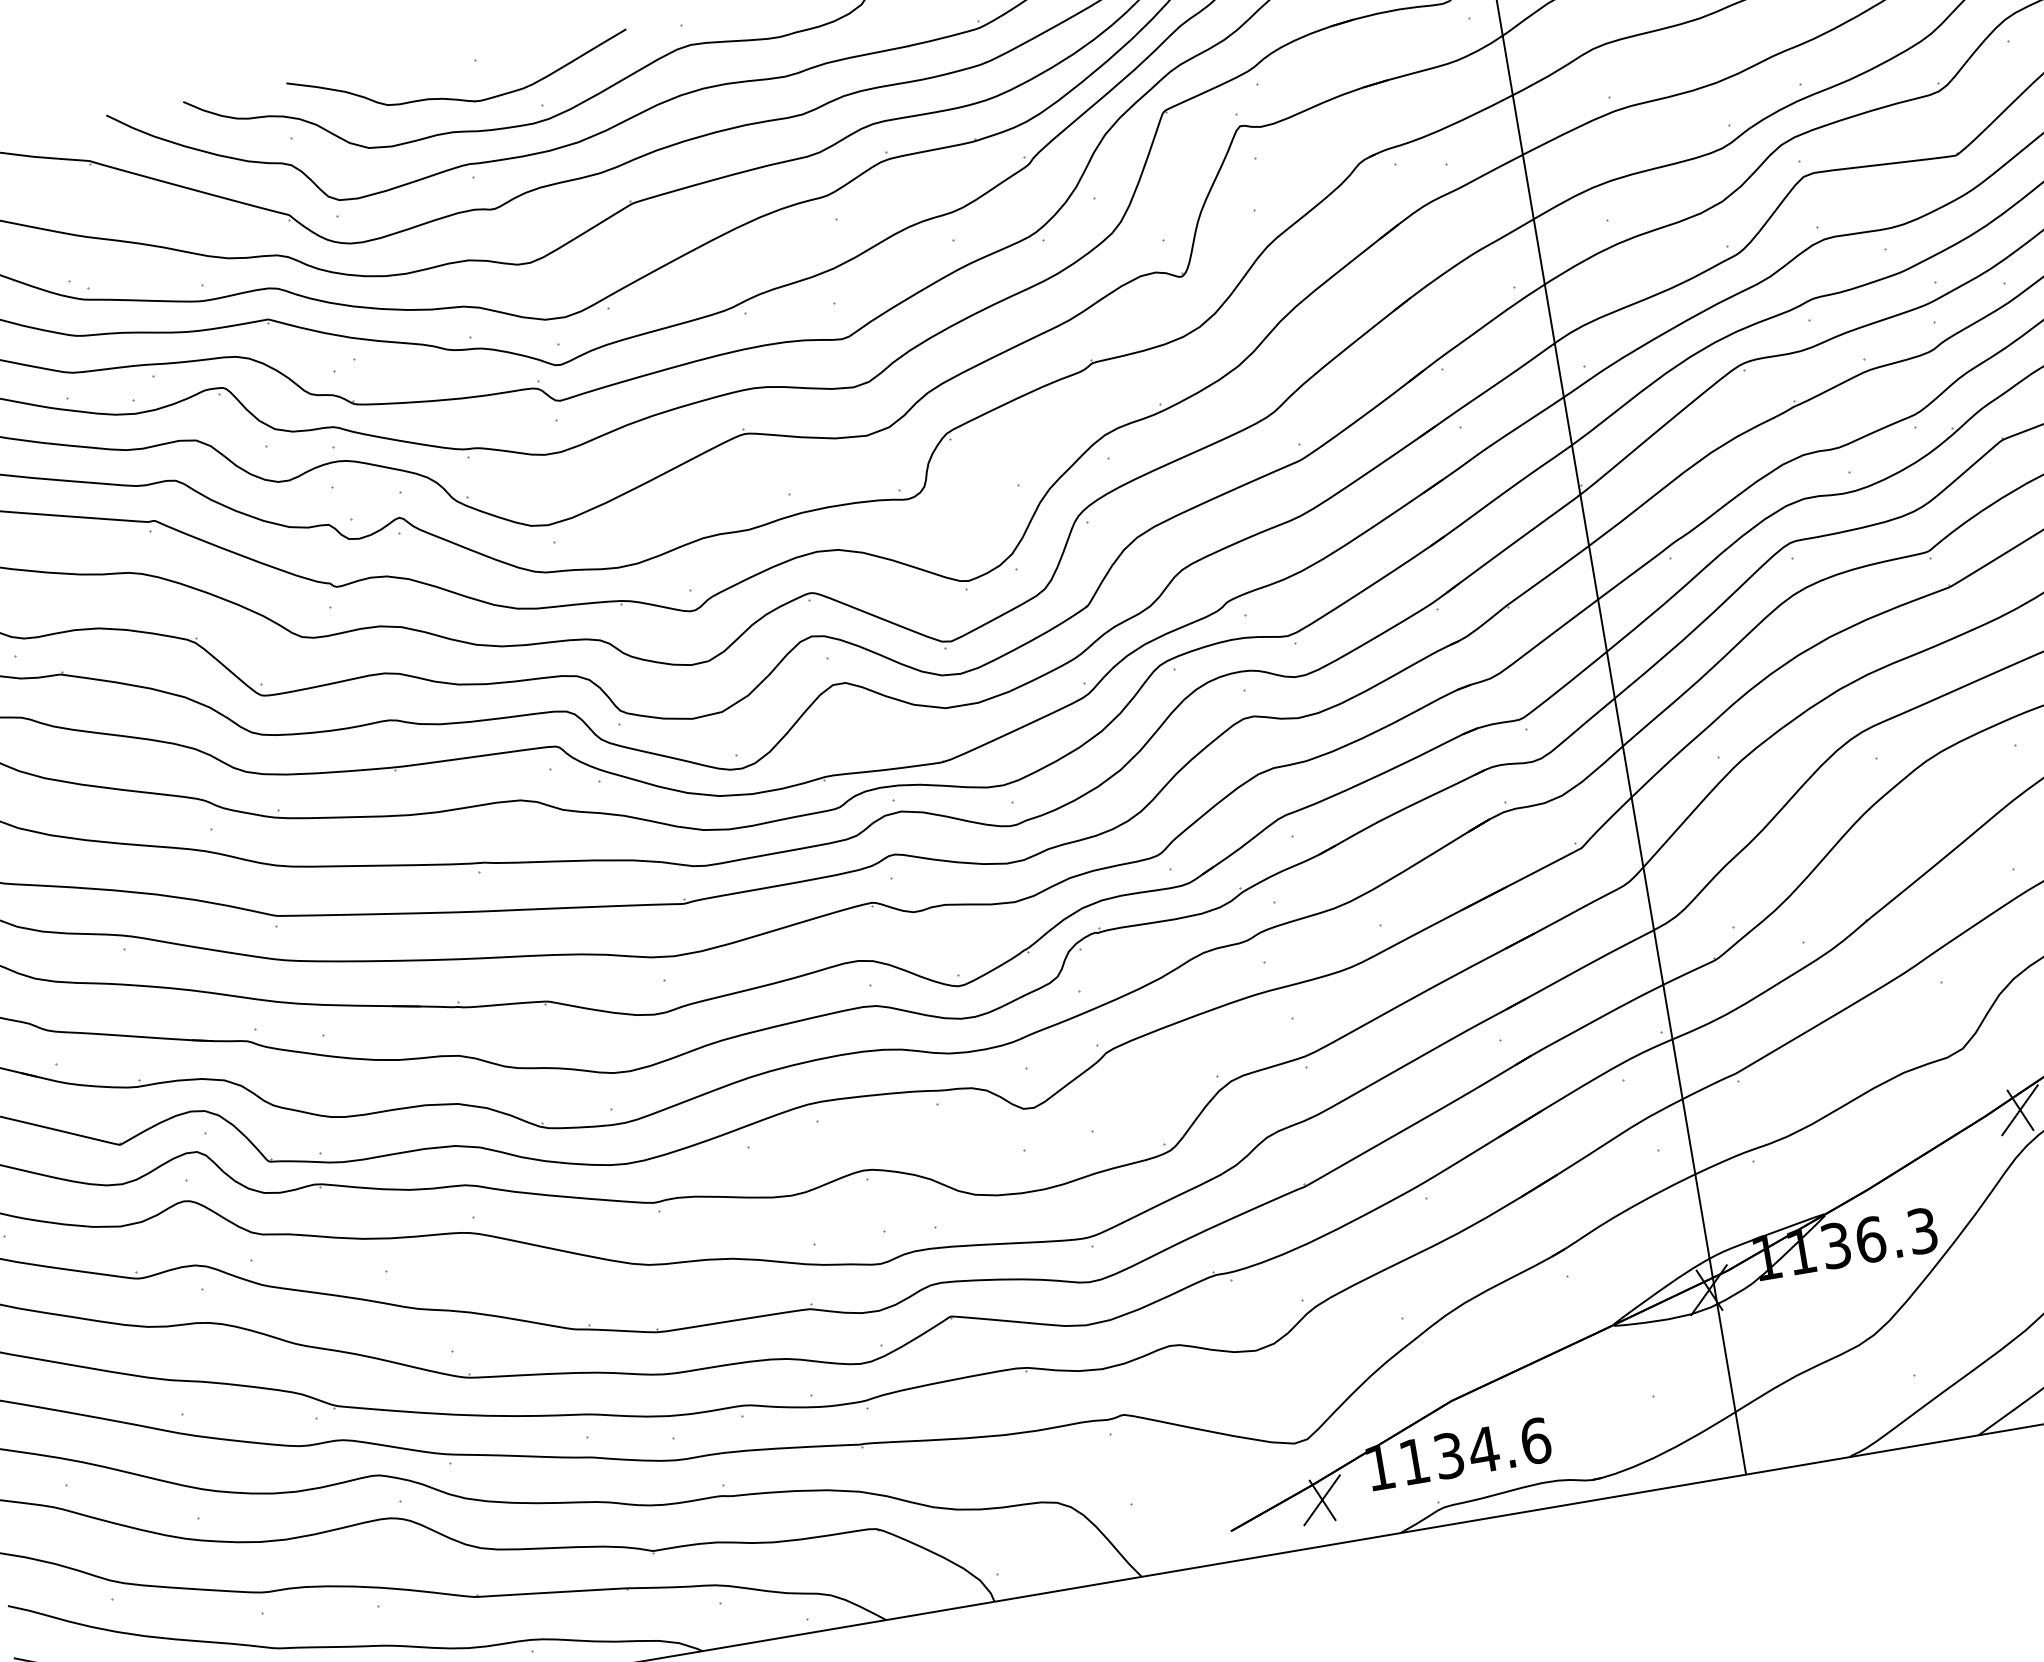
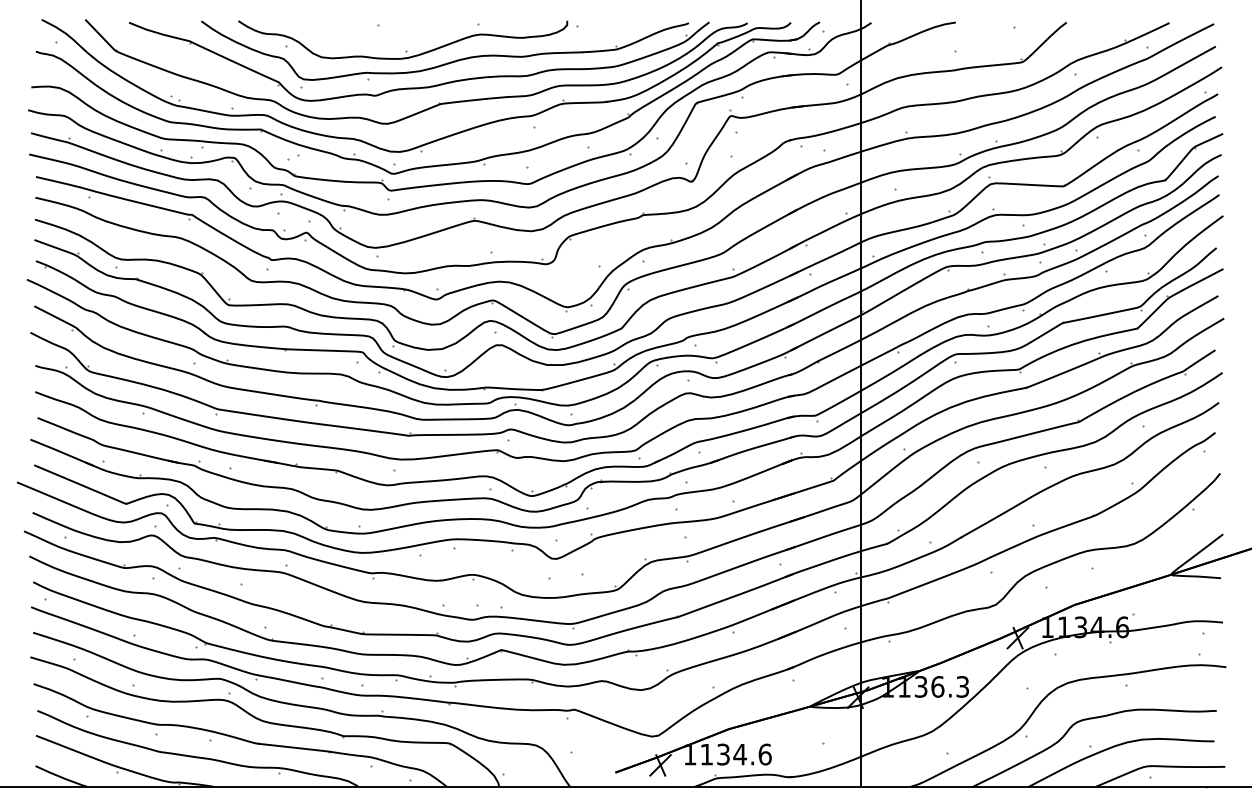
part: (456, 97) -> (366, 40), removed

